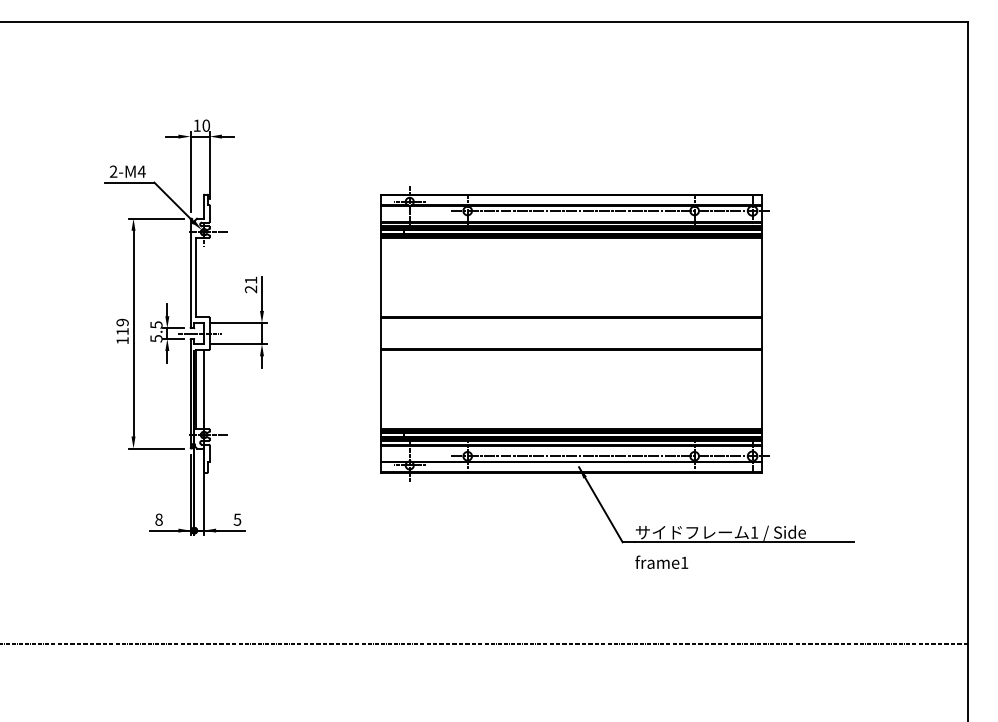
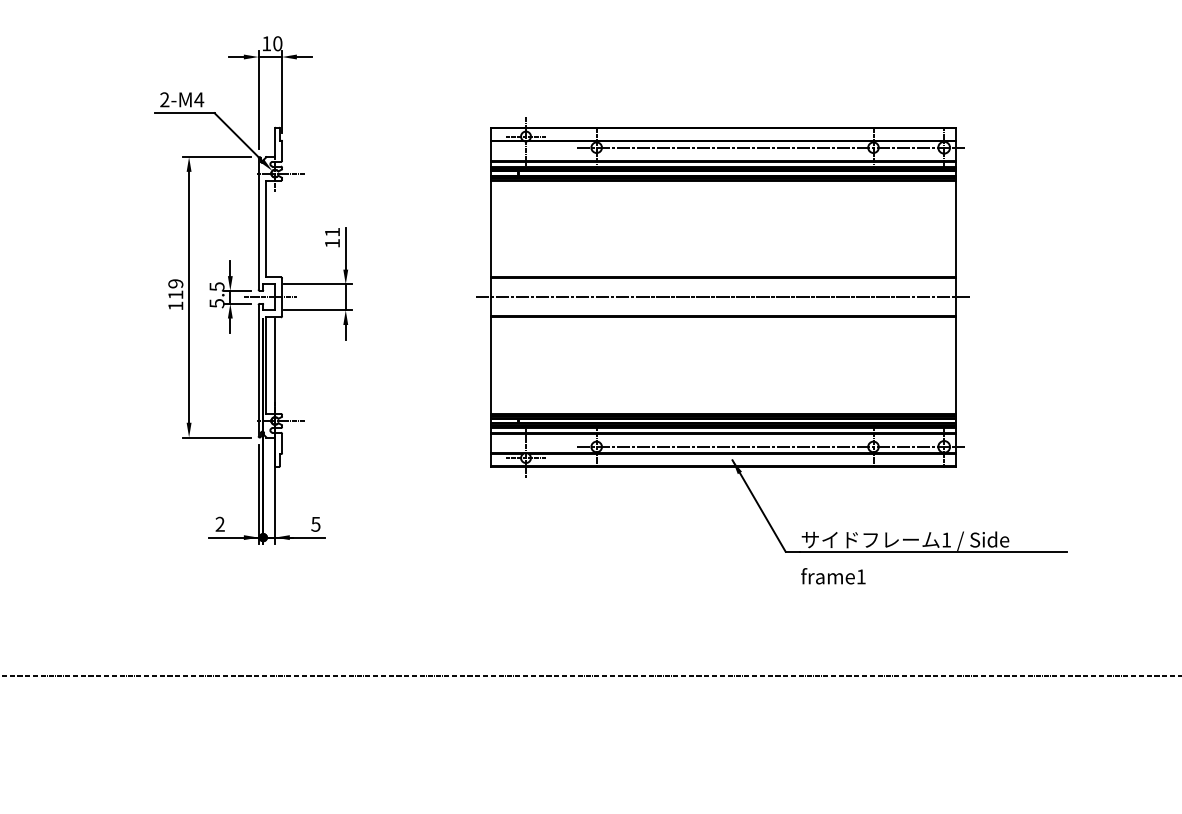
text: (250, 289) -> (331, 243), 21 -> 11
line: (571, 333) -> (723, 297), added
text: (158, 519) -> (219, 524), 8 -> 2

